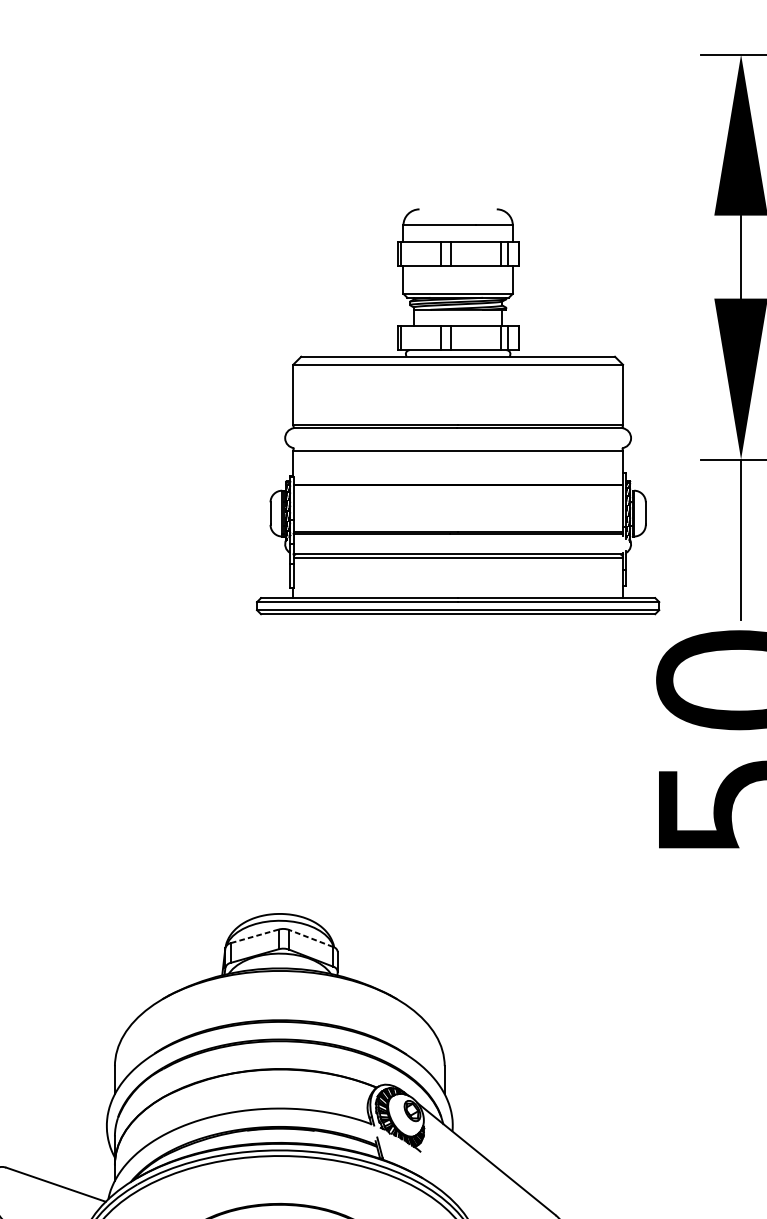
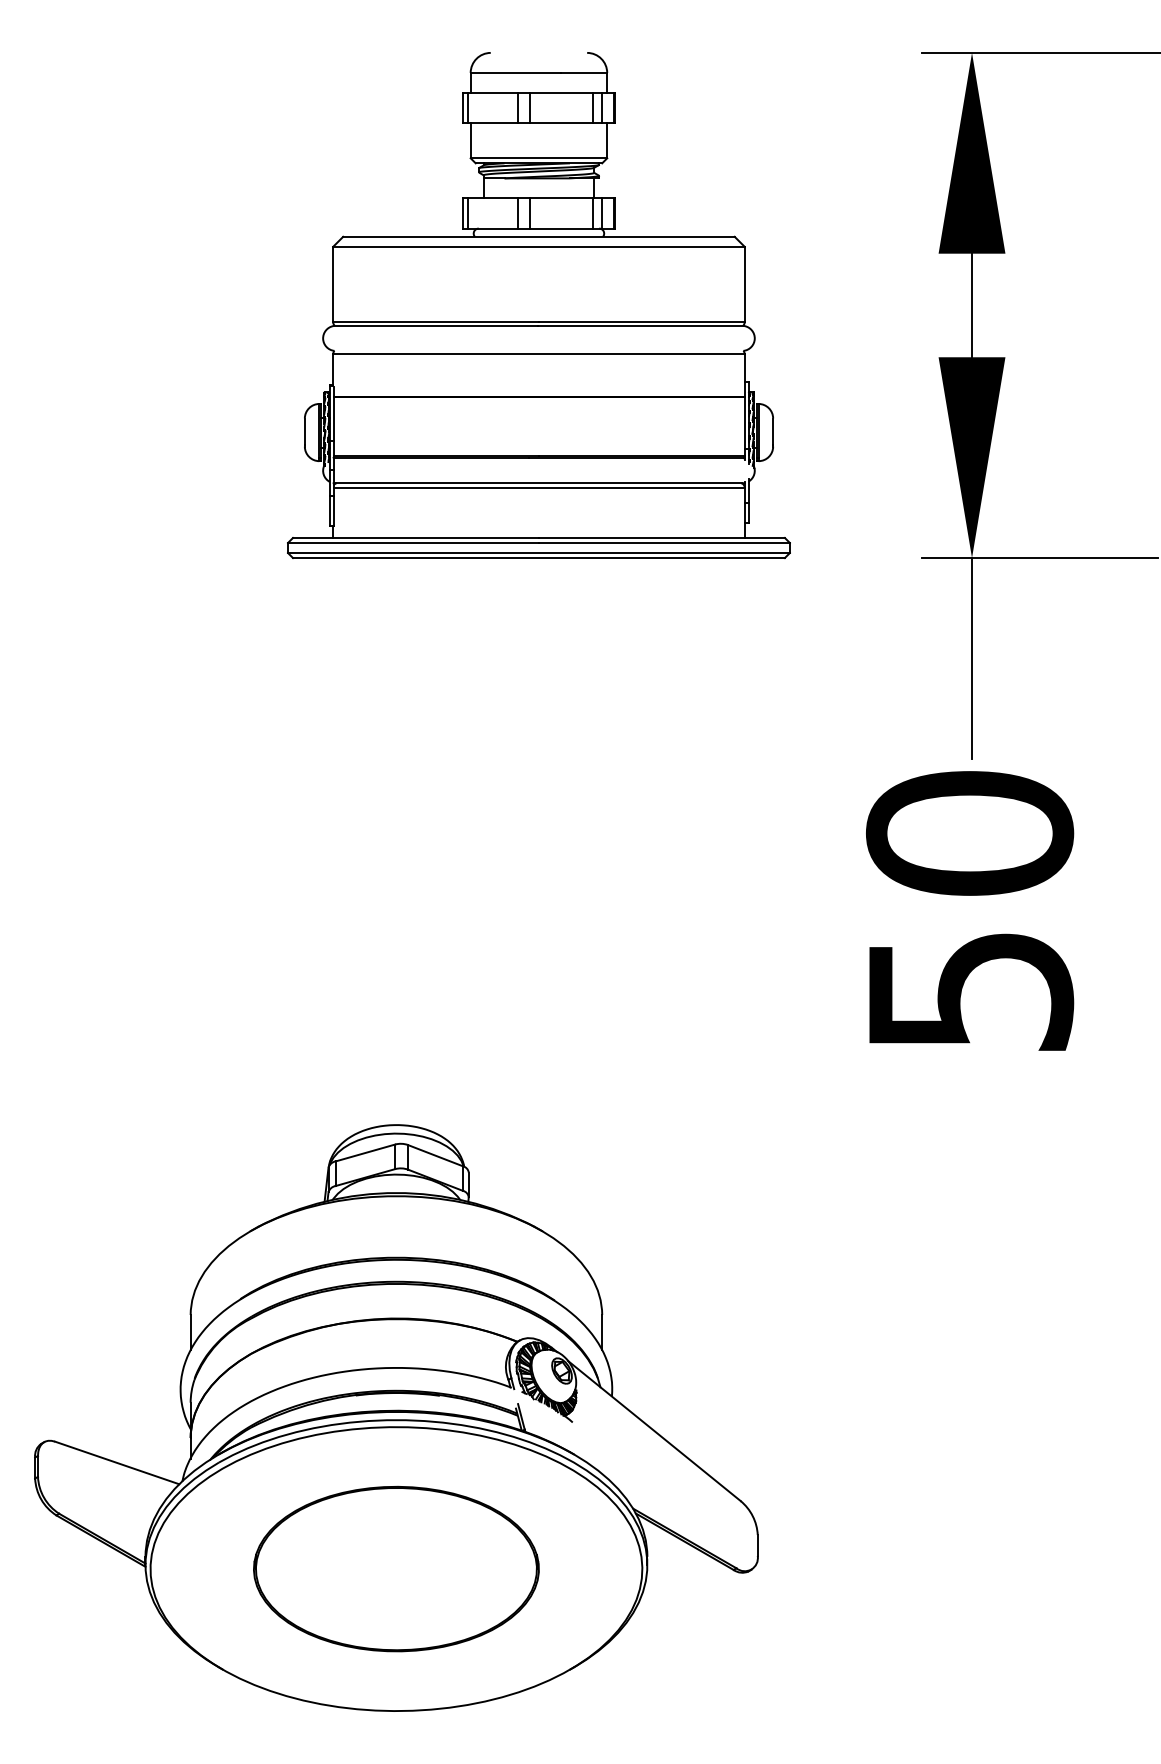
part: (457, 411) -> (538, 305), moved
line: (255, 935) -> (365, 1152), dashed -> solid
line: (311, 938) -> (435, 1155), dashed -> solid

